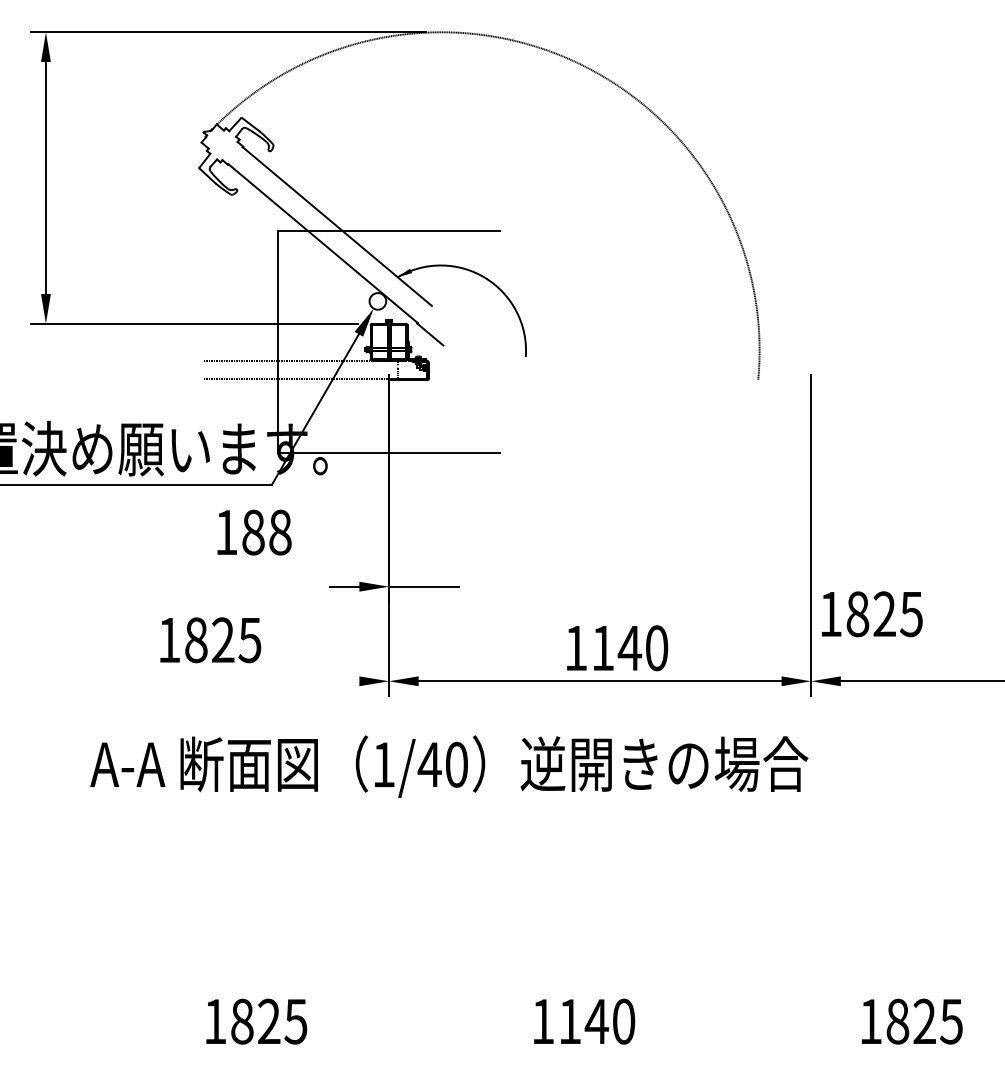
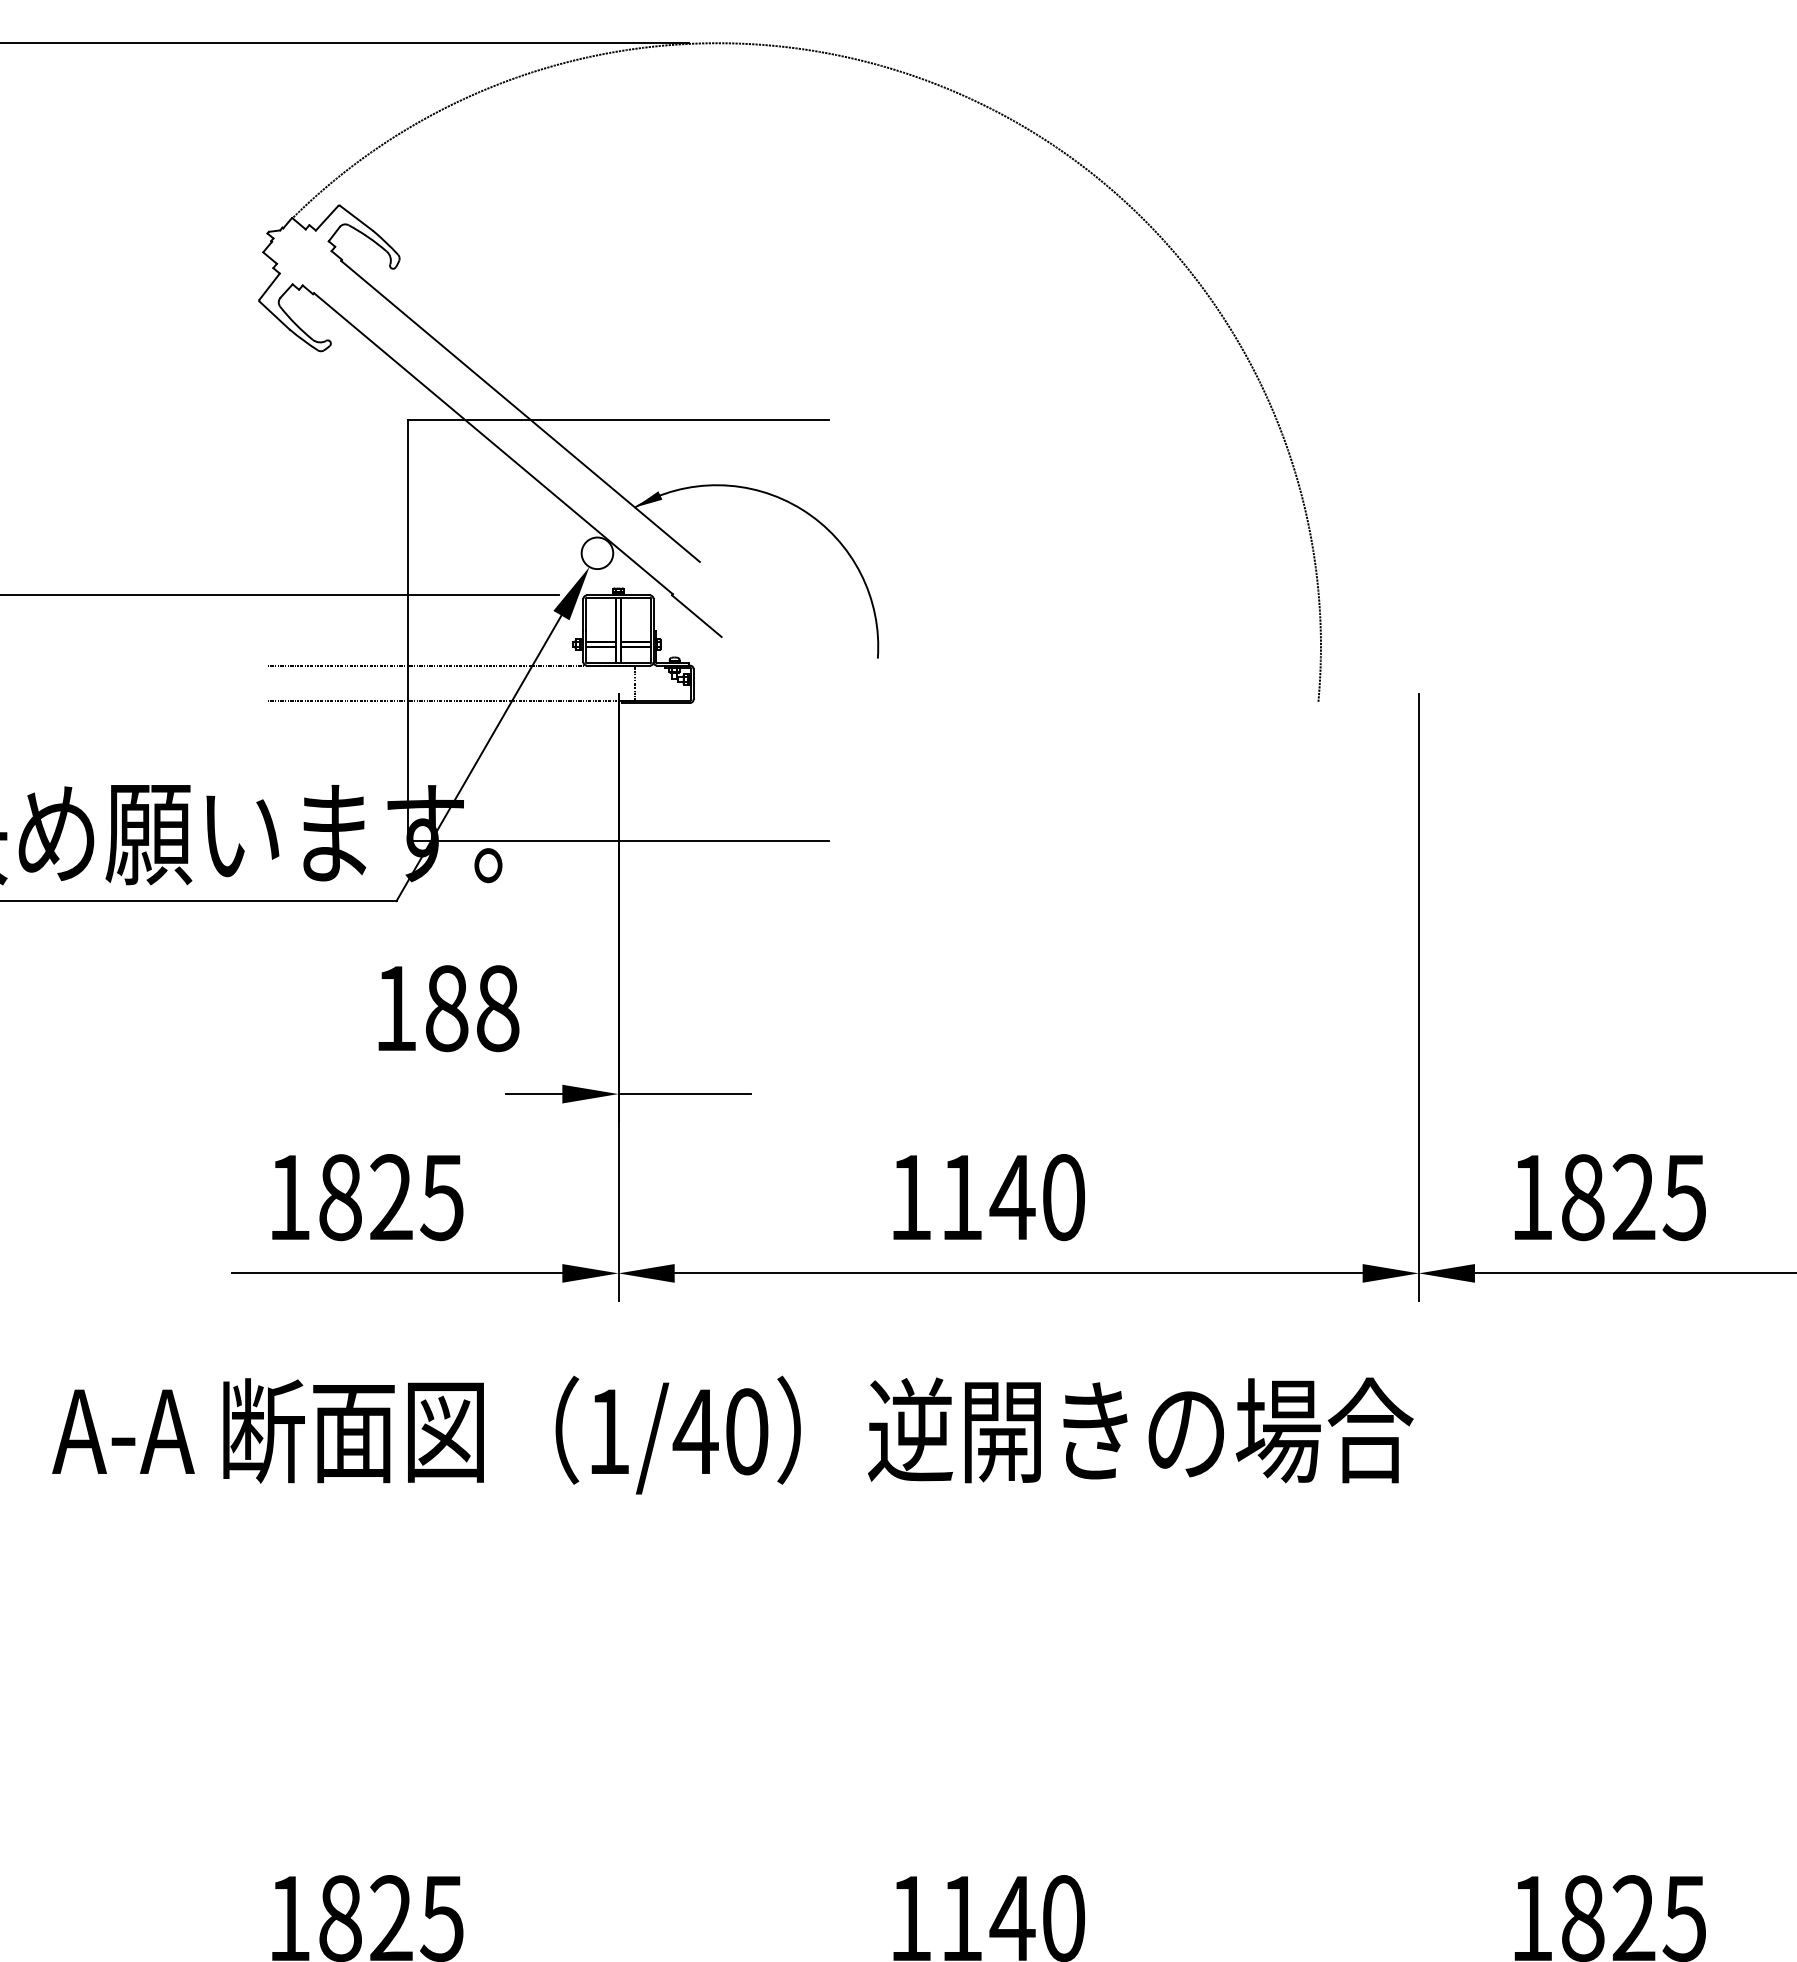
text: (254, 532) -> (448, 1008), moved
text: (872, 614) -> (1610, 1197), moved
text: (210, 640) -> (367, 1197), moved
text: (617, 648) -> (989, 1197), moved
line: (272, 681) -> (397, 1273), added

